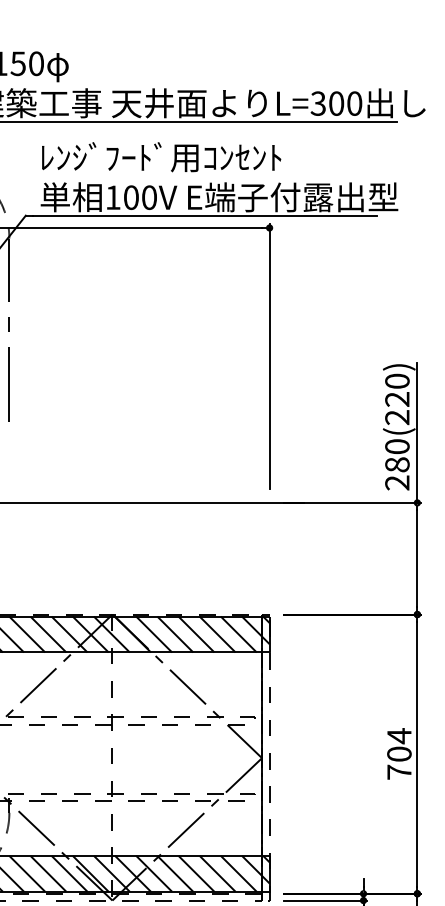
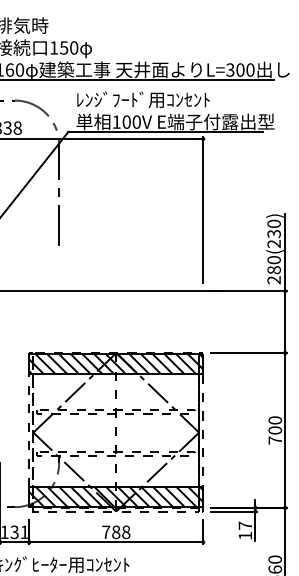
text: (398, 398) -> (274, 233), 280(220) -> 280(230)
text: (399, 736) -> (275, 420), 704 -> 700

